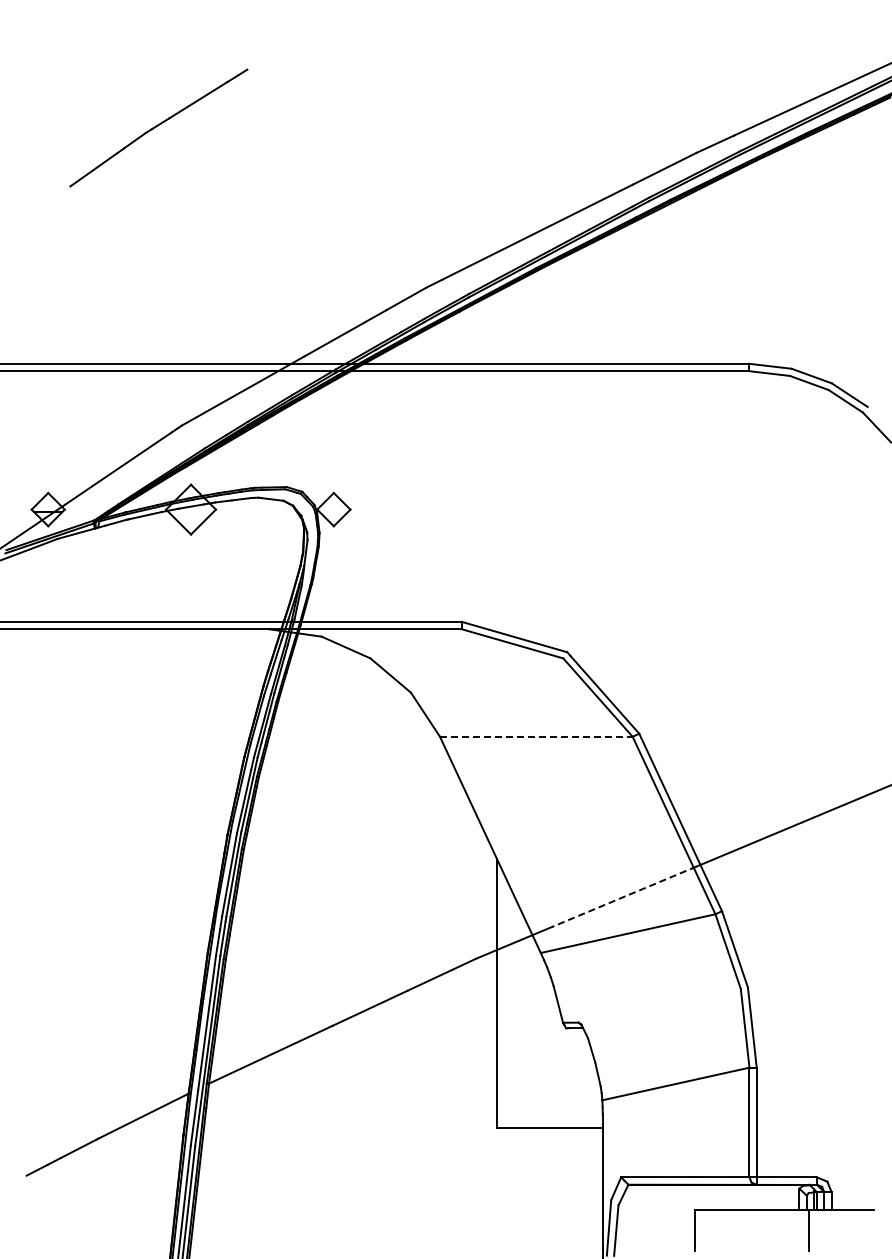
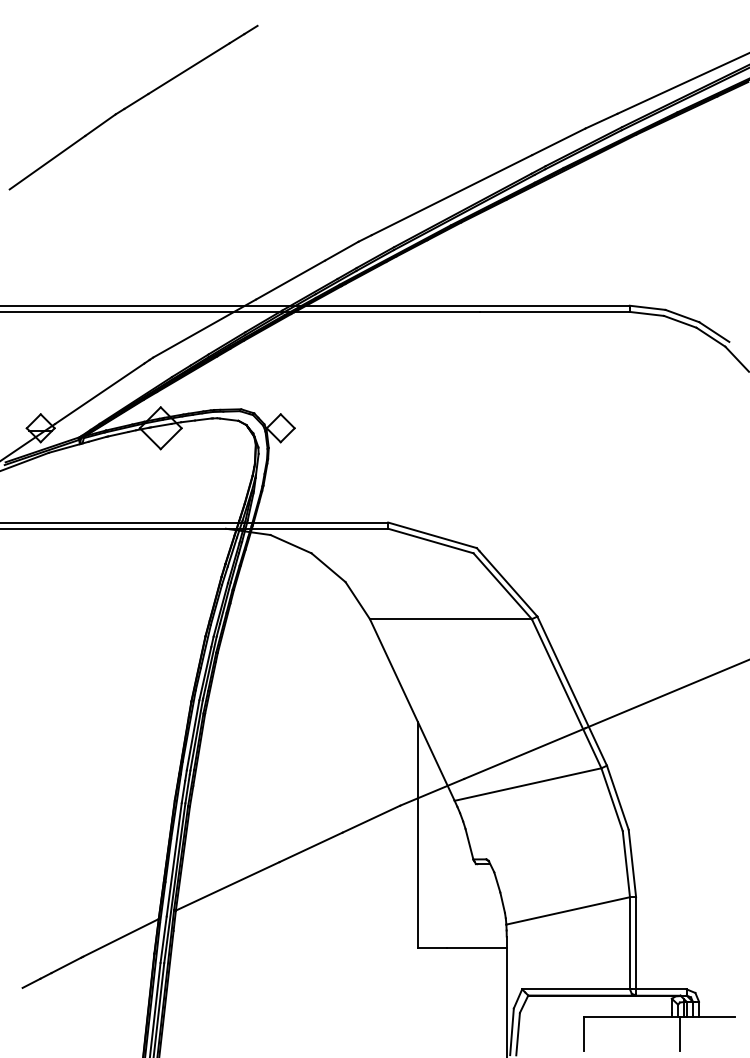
part: (158, 127) -> (133, 107), size x1.67
line: (536, 736) -> (451, 618), dashed -> solid
line: (623, 896) -> (524, 753), dashed -> solid

